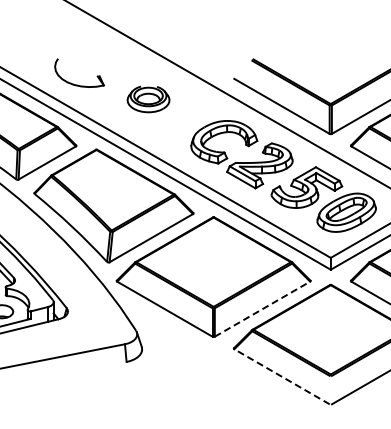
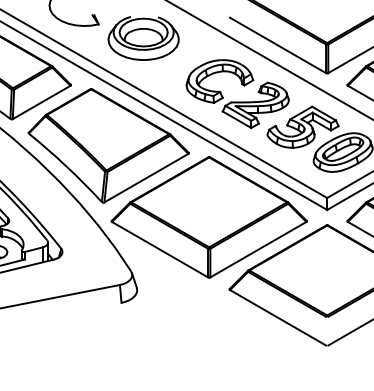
part: (148, 99) -> (143, 38), size x1.67
line: (262, 308) -> (258, 248), dashed -> solid
line: (281, 376) -> (277, 317), dashed -> solid

